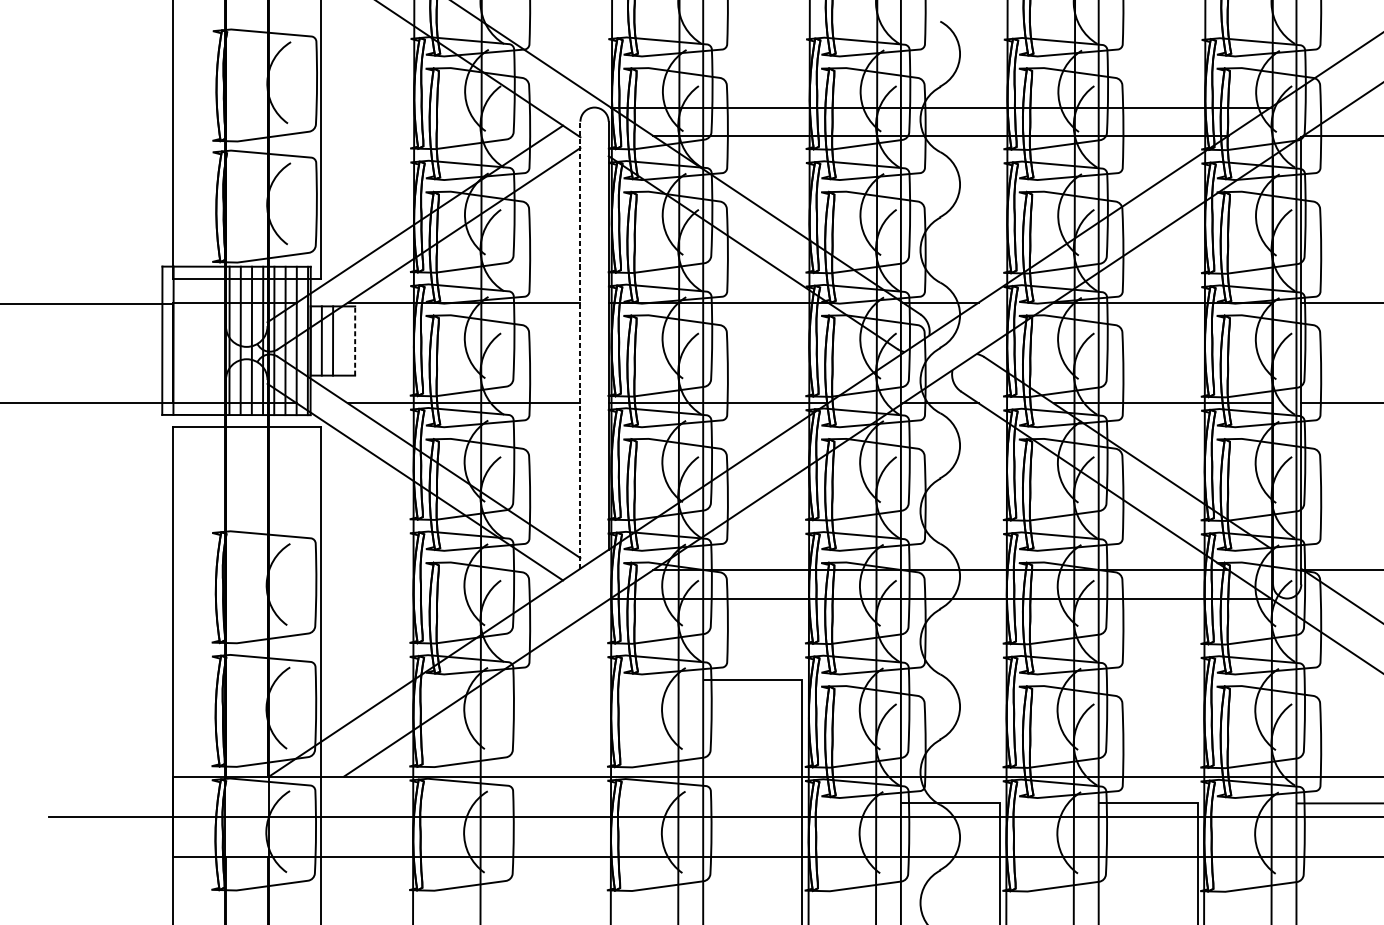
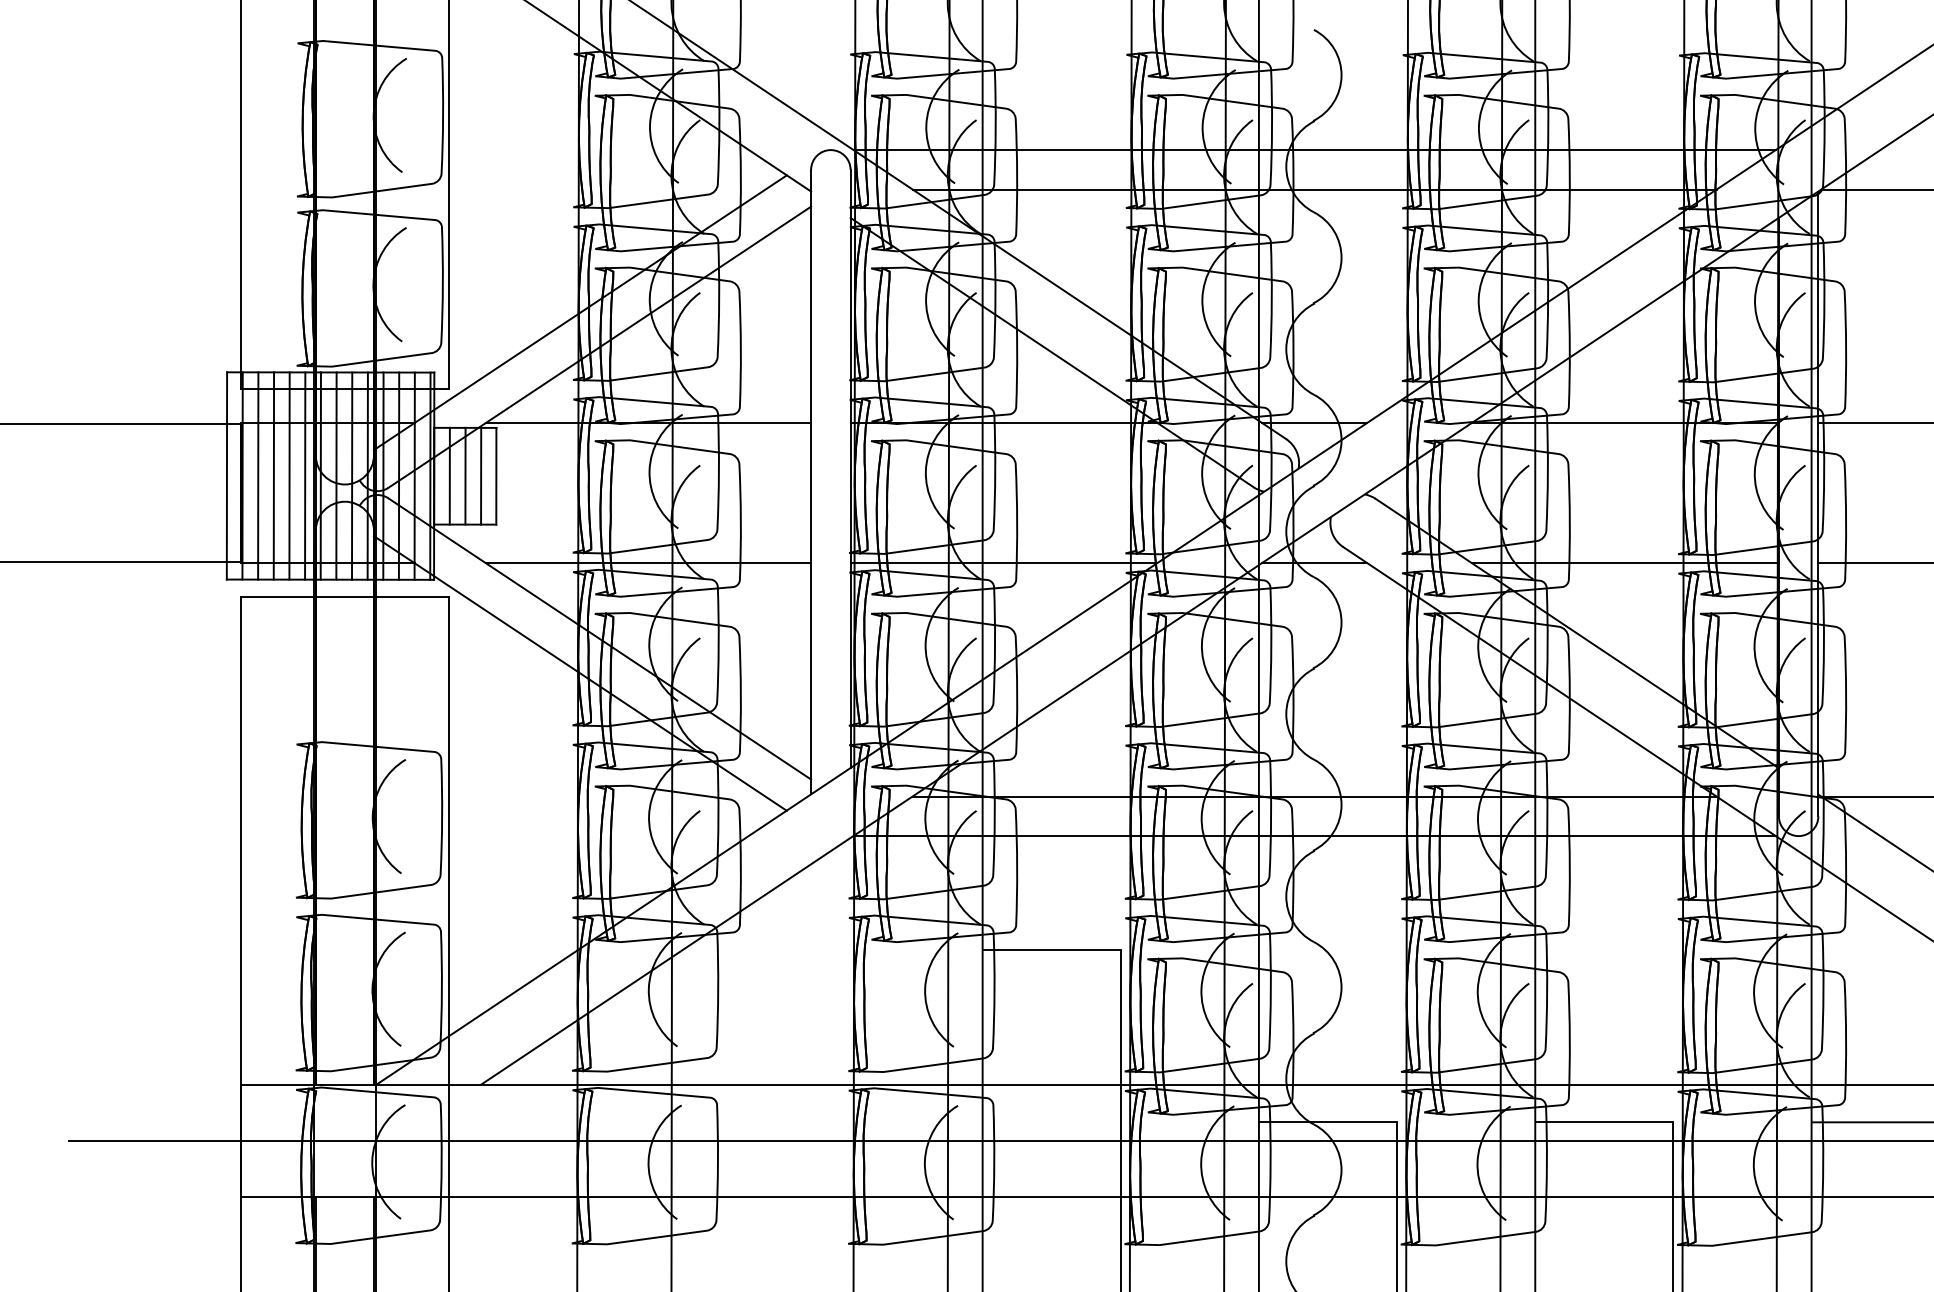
line: (184, 340) -> (258, 475), added
line: (195, 340) -> (273, 475), added
line: (207, 340) -> (289, 475), added
line: (218, 340) -> (305, 475), added
line: (344, 340) -> (481, 475), added
line: (355, 340) -> (496, 475), dashed -> solid
line: (580, 344) -> (811, 481), dashed -> solid

